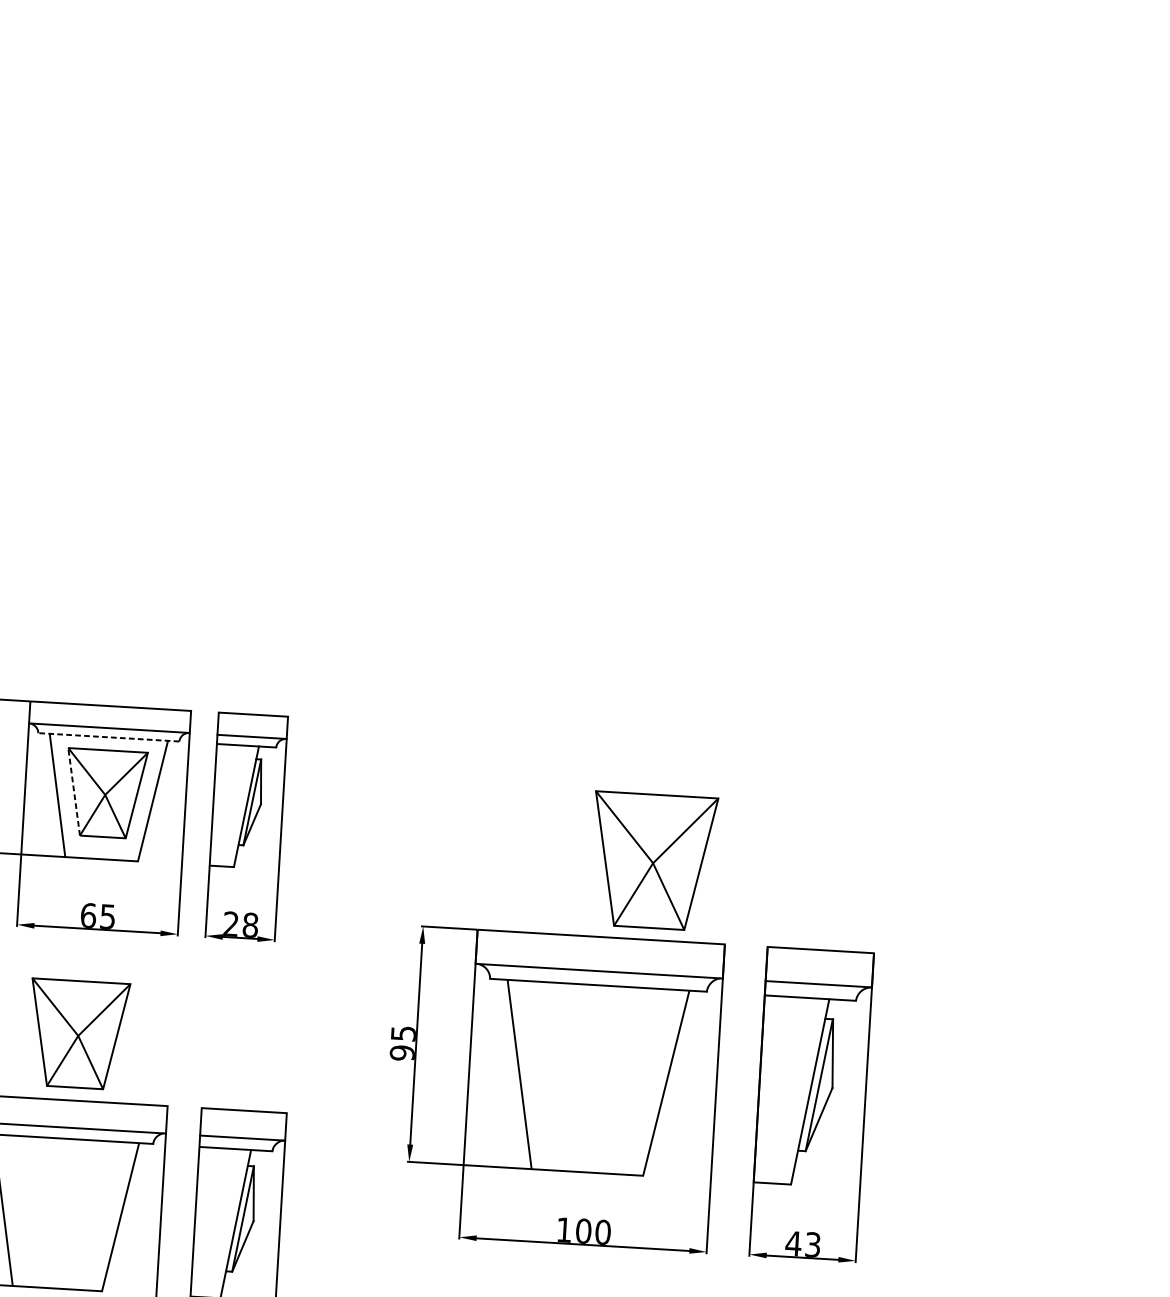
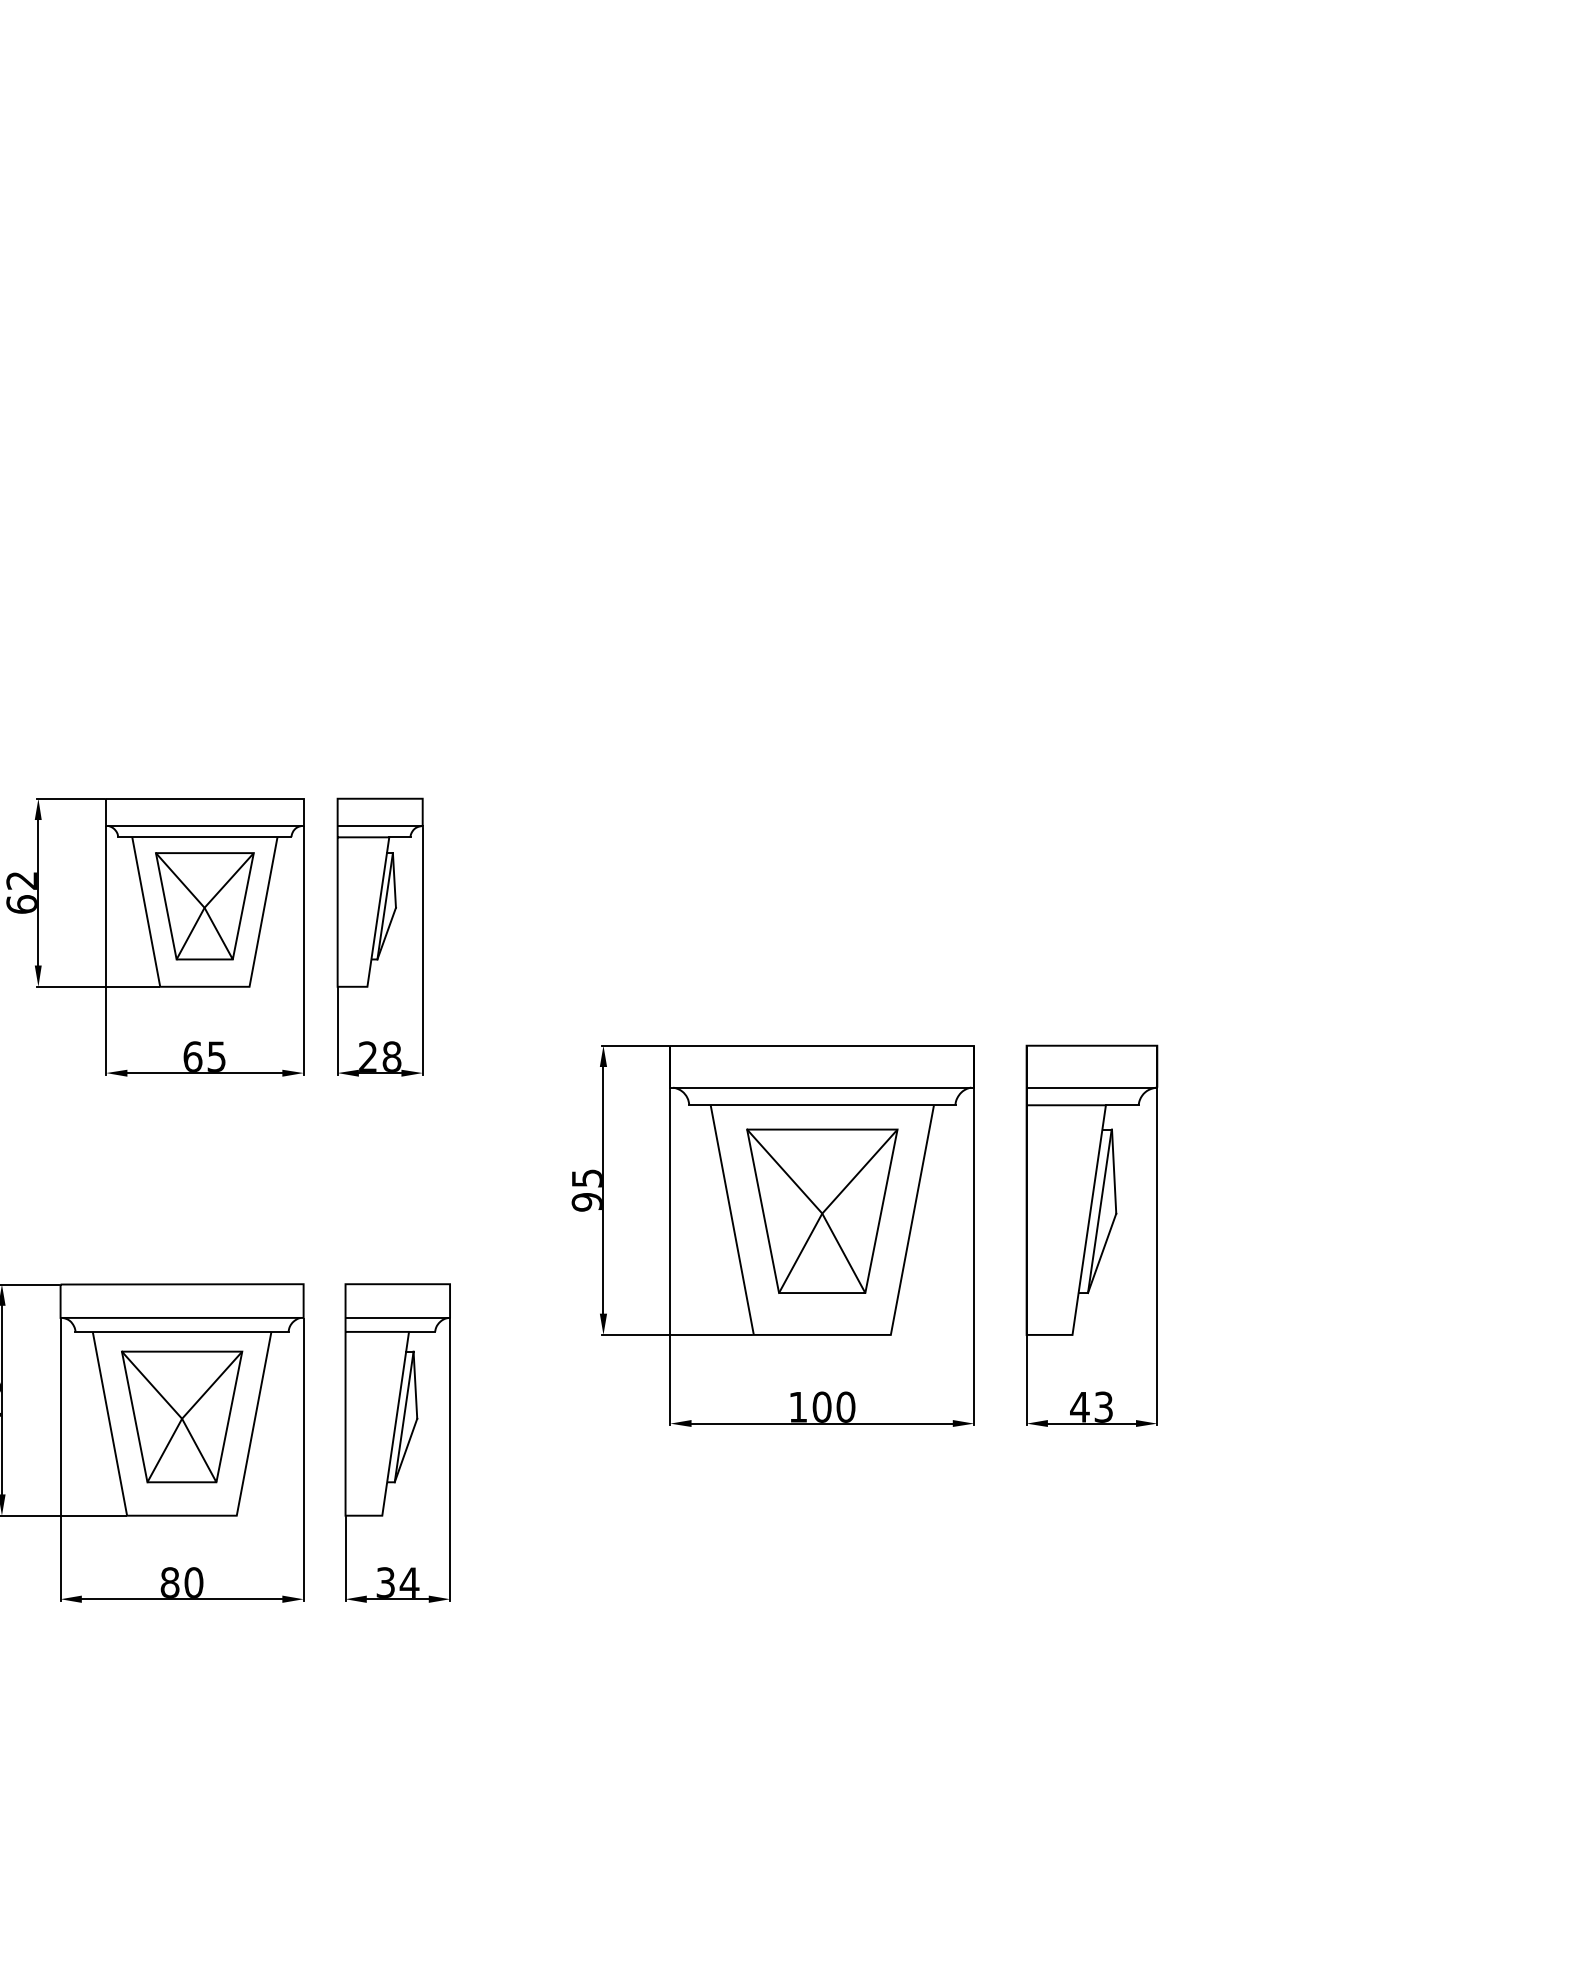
line: (108, 737) -> (204, 837), dashed -> solid
line: (74, 791) -> (166, 905), dashed -> solid
part: (653, 860) -> (822, 1210), moved
part: (78, 1034) -> (182, 1416), moved

